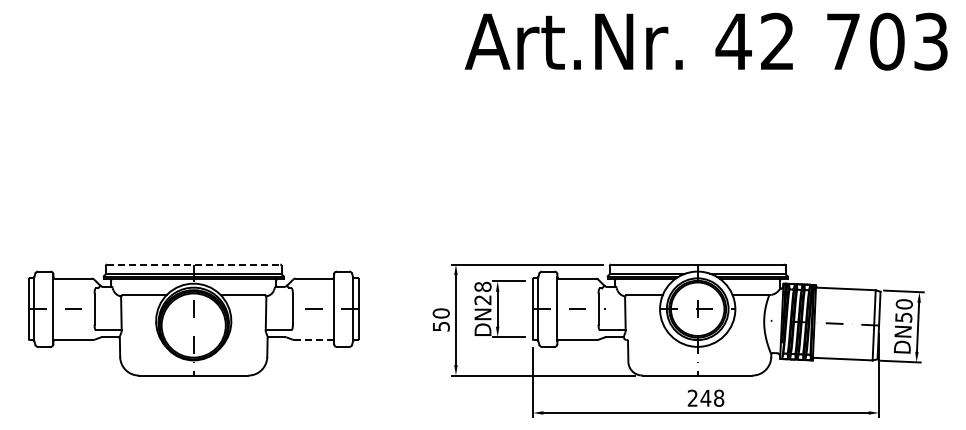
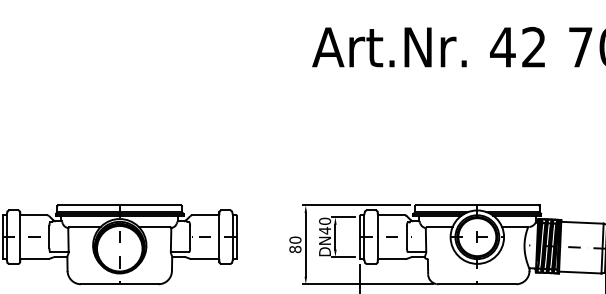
line: (193, 264) -> (119, 205), dashed -> solid
text: (482, 293) -> (324, 226), DN28 -> DN40
text: (440, 326) -> (294, 249), 50 -> 80
line: (313, 339) -> (204, 258), dashed -> solid

